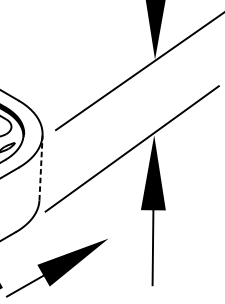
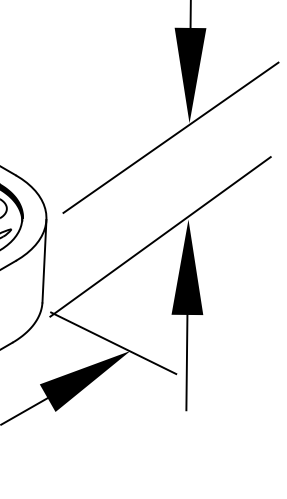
line: (41, 167) -> (44, 260), dashed -> solid
line: (95, 232) -> (113, 343), added

